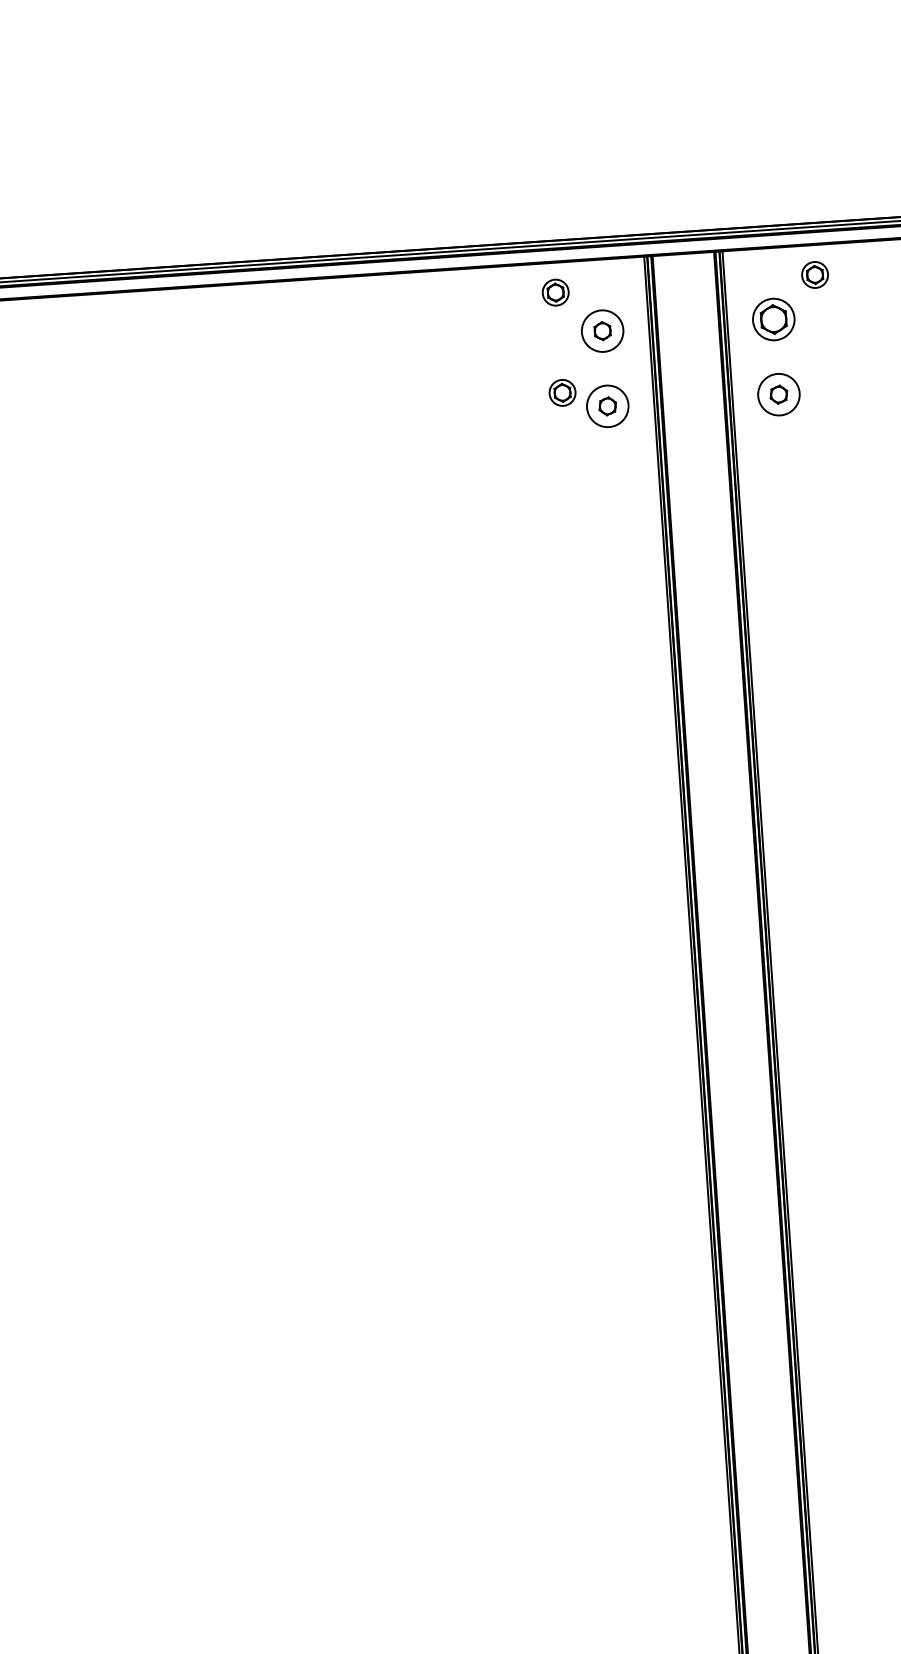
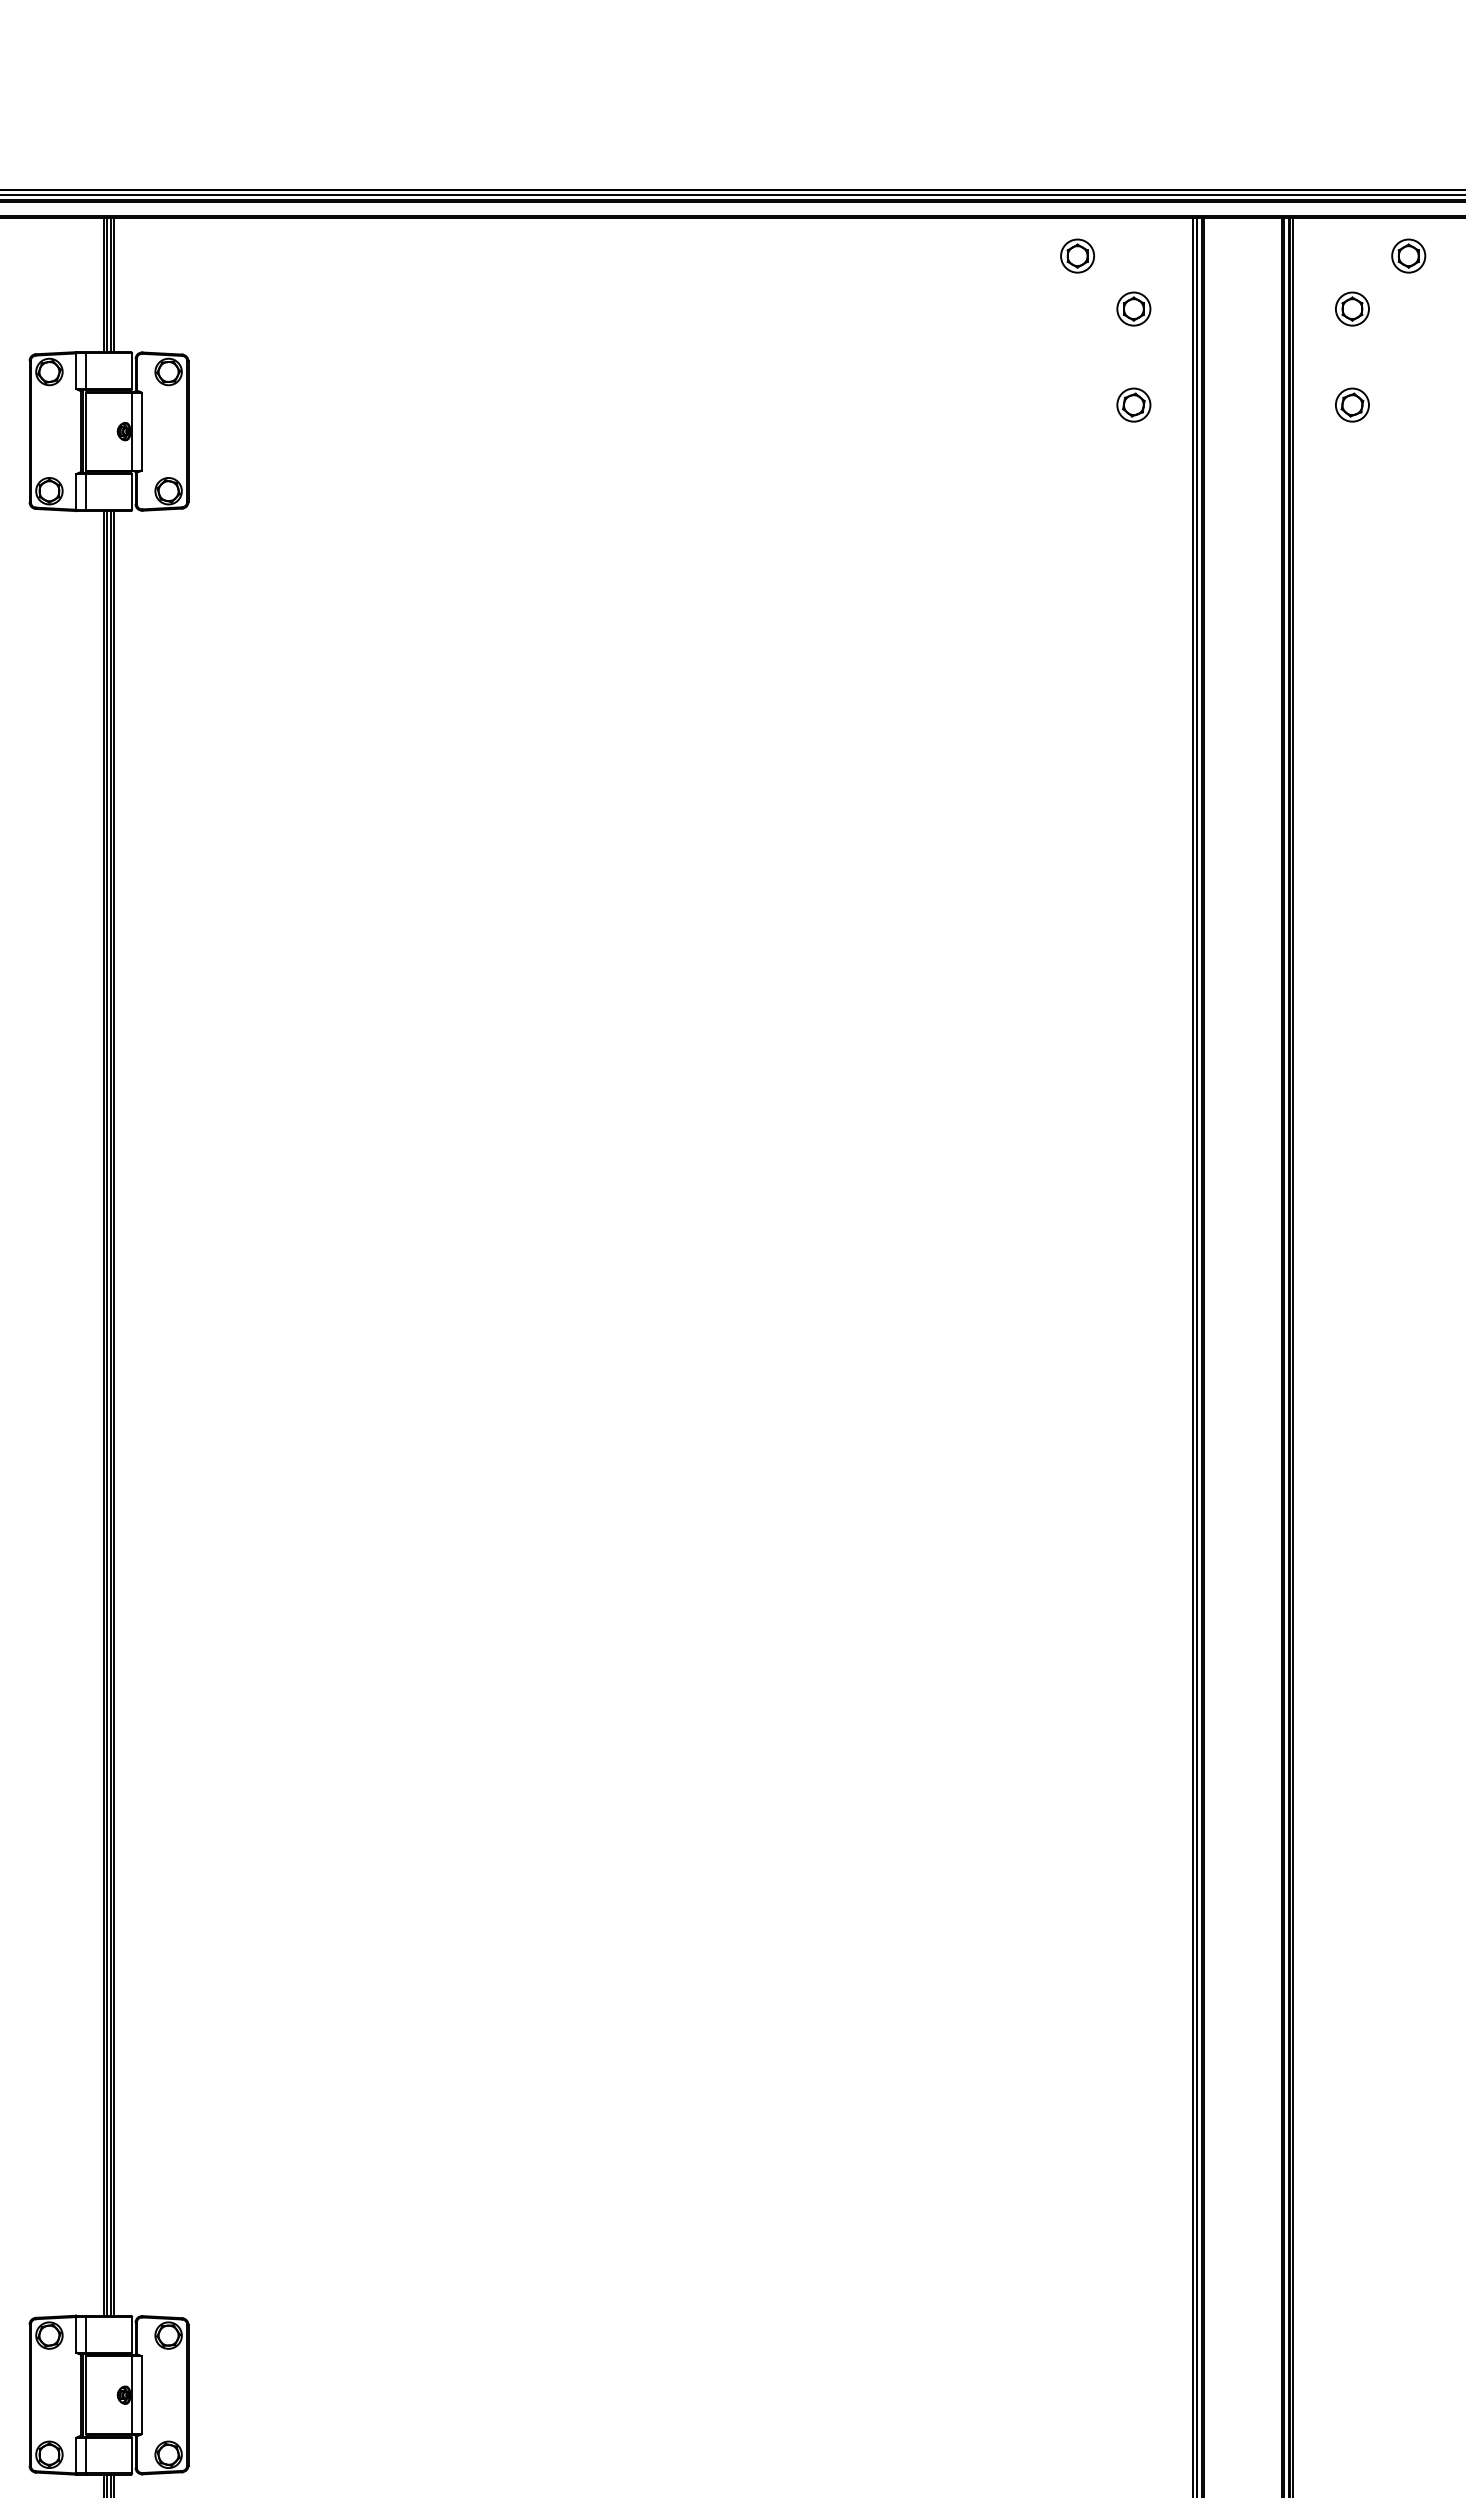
part: (773, 319) -> (1352, 308), size x0.62
circle: (602, 330) -> (1133, 308), size x0.62
part: (562, 392) -> (1077, 383), removed
circle: (778, 394) -> (1352, 404), size x0.62
circle: (607, 405) -> (1133, 404), size x0.62

